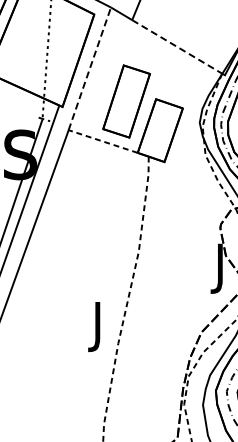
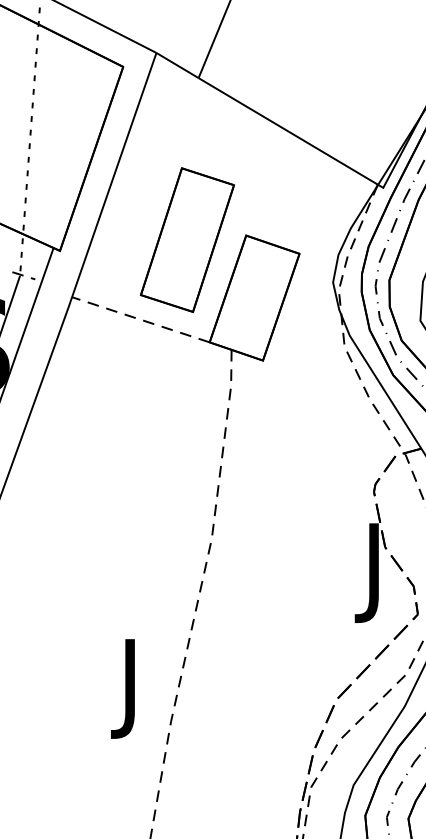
line: (177, 47) -> (288, 132), dashed -> solid
line: (89, 68) -> (113, 174), dashed -> solid

